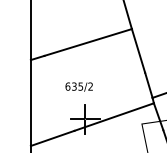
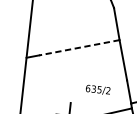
line: (88, 42) -> (79, 47), solid -> dashed
text: (78, 86) -> (97, 89), moved

